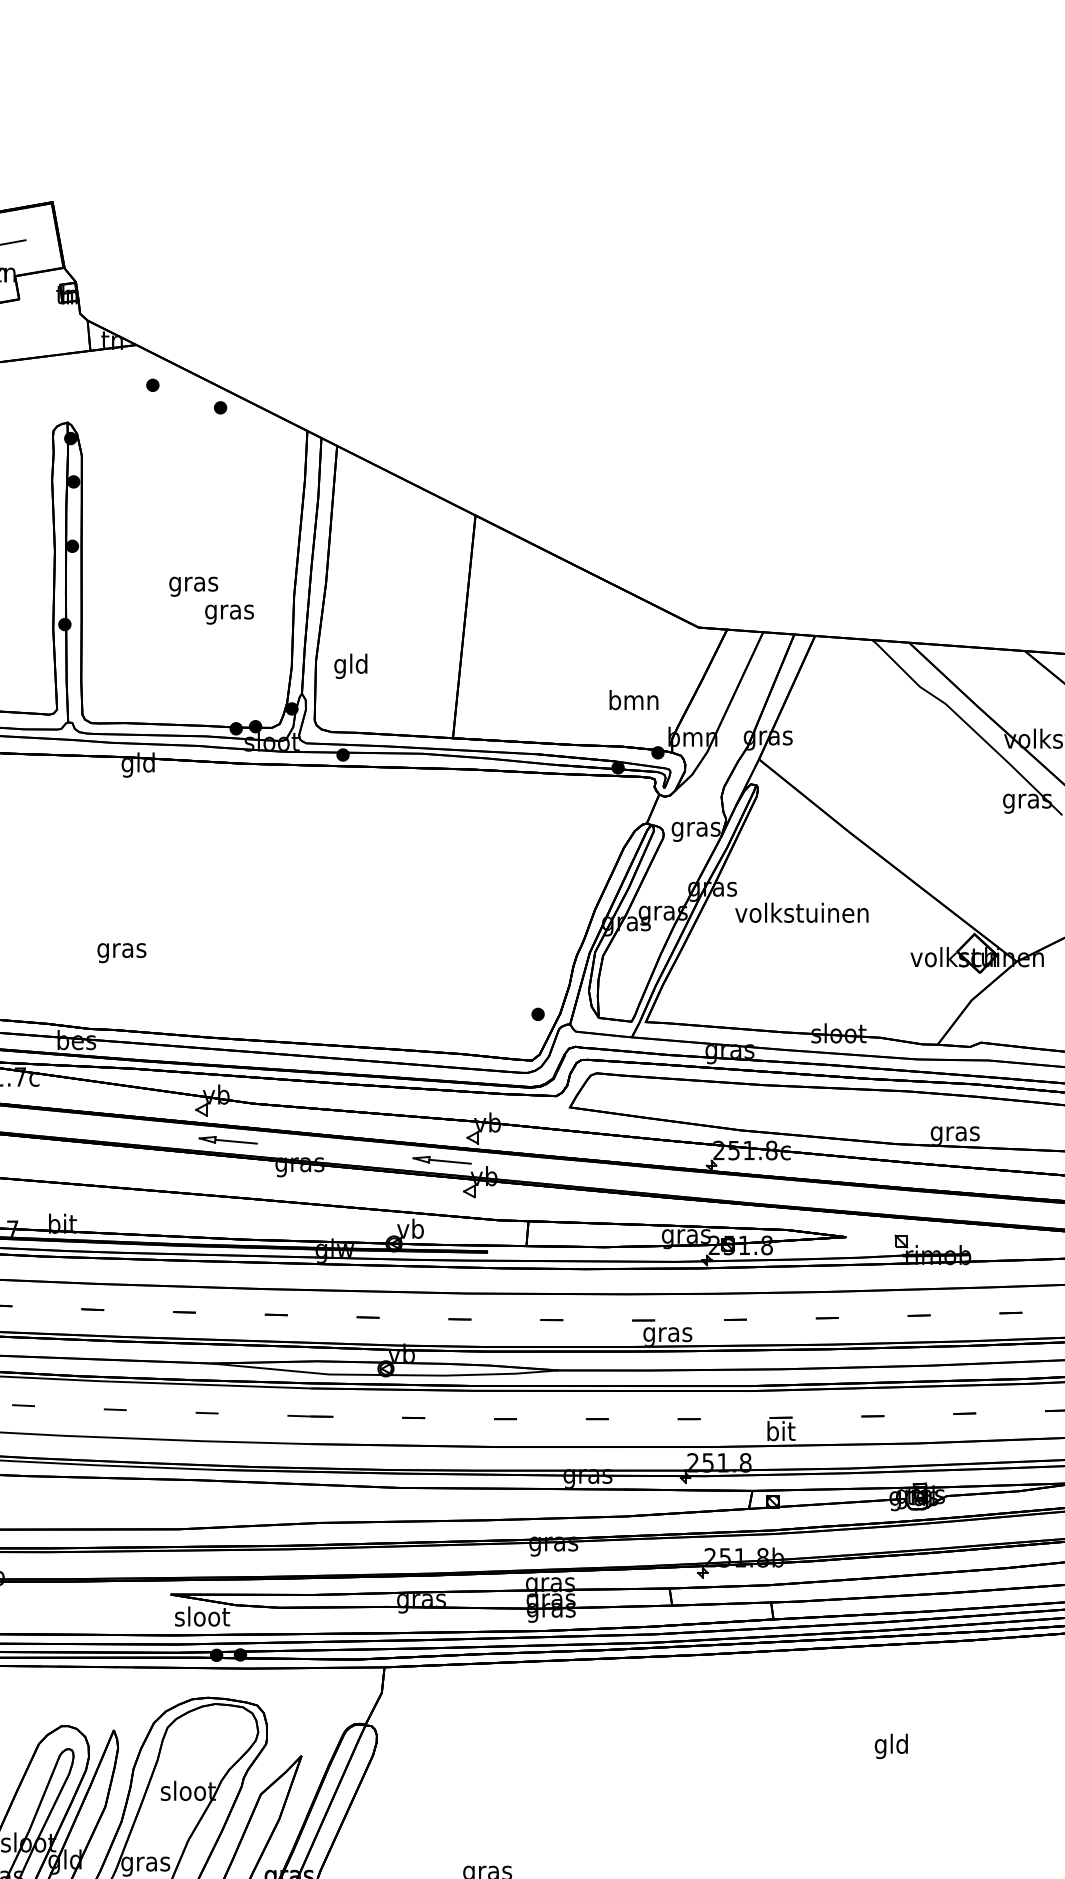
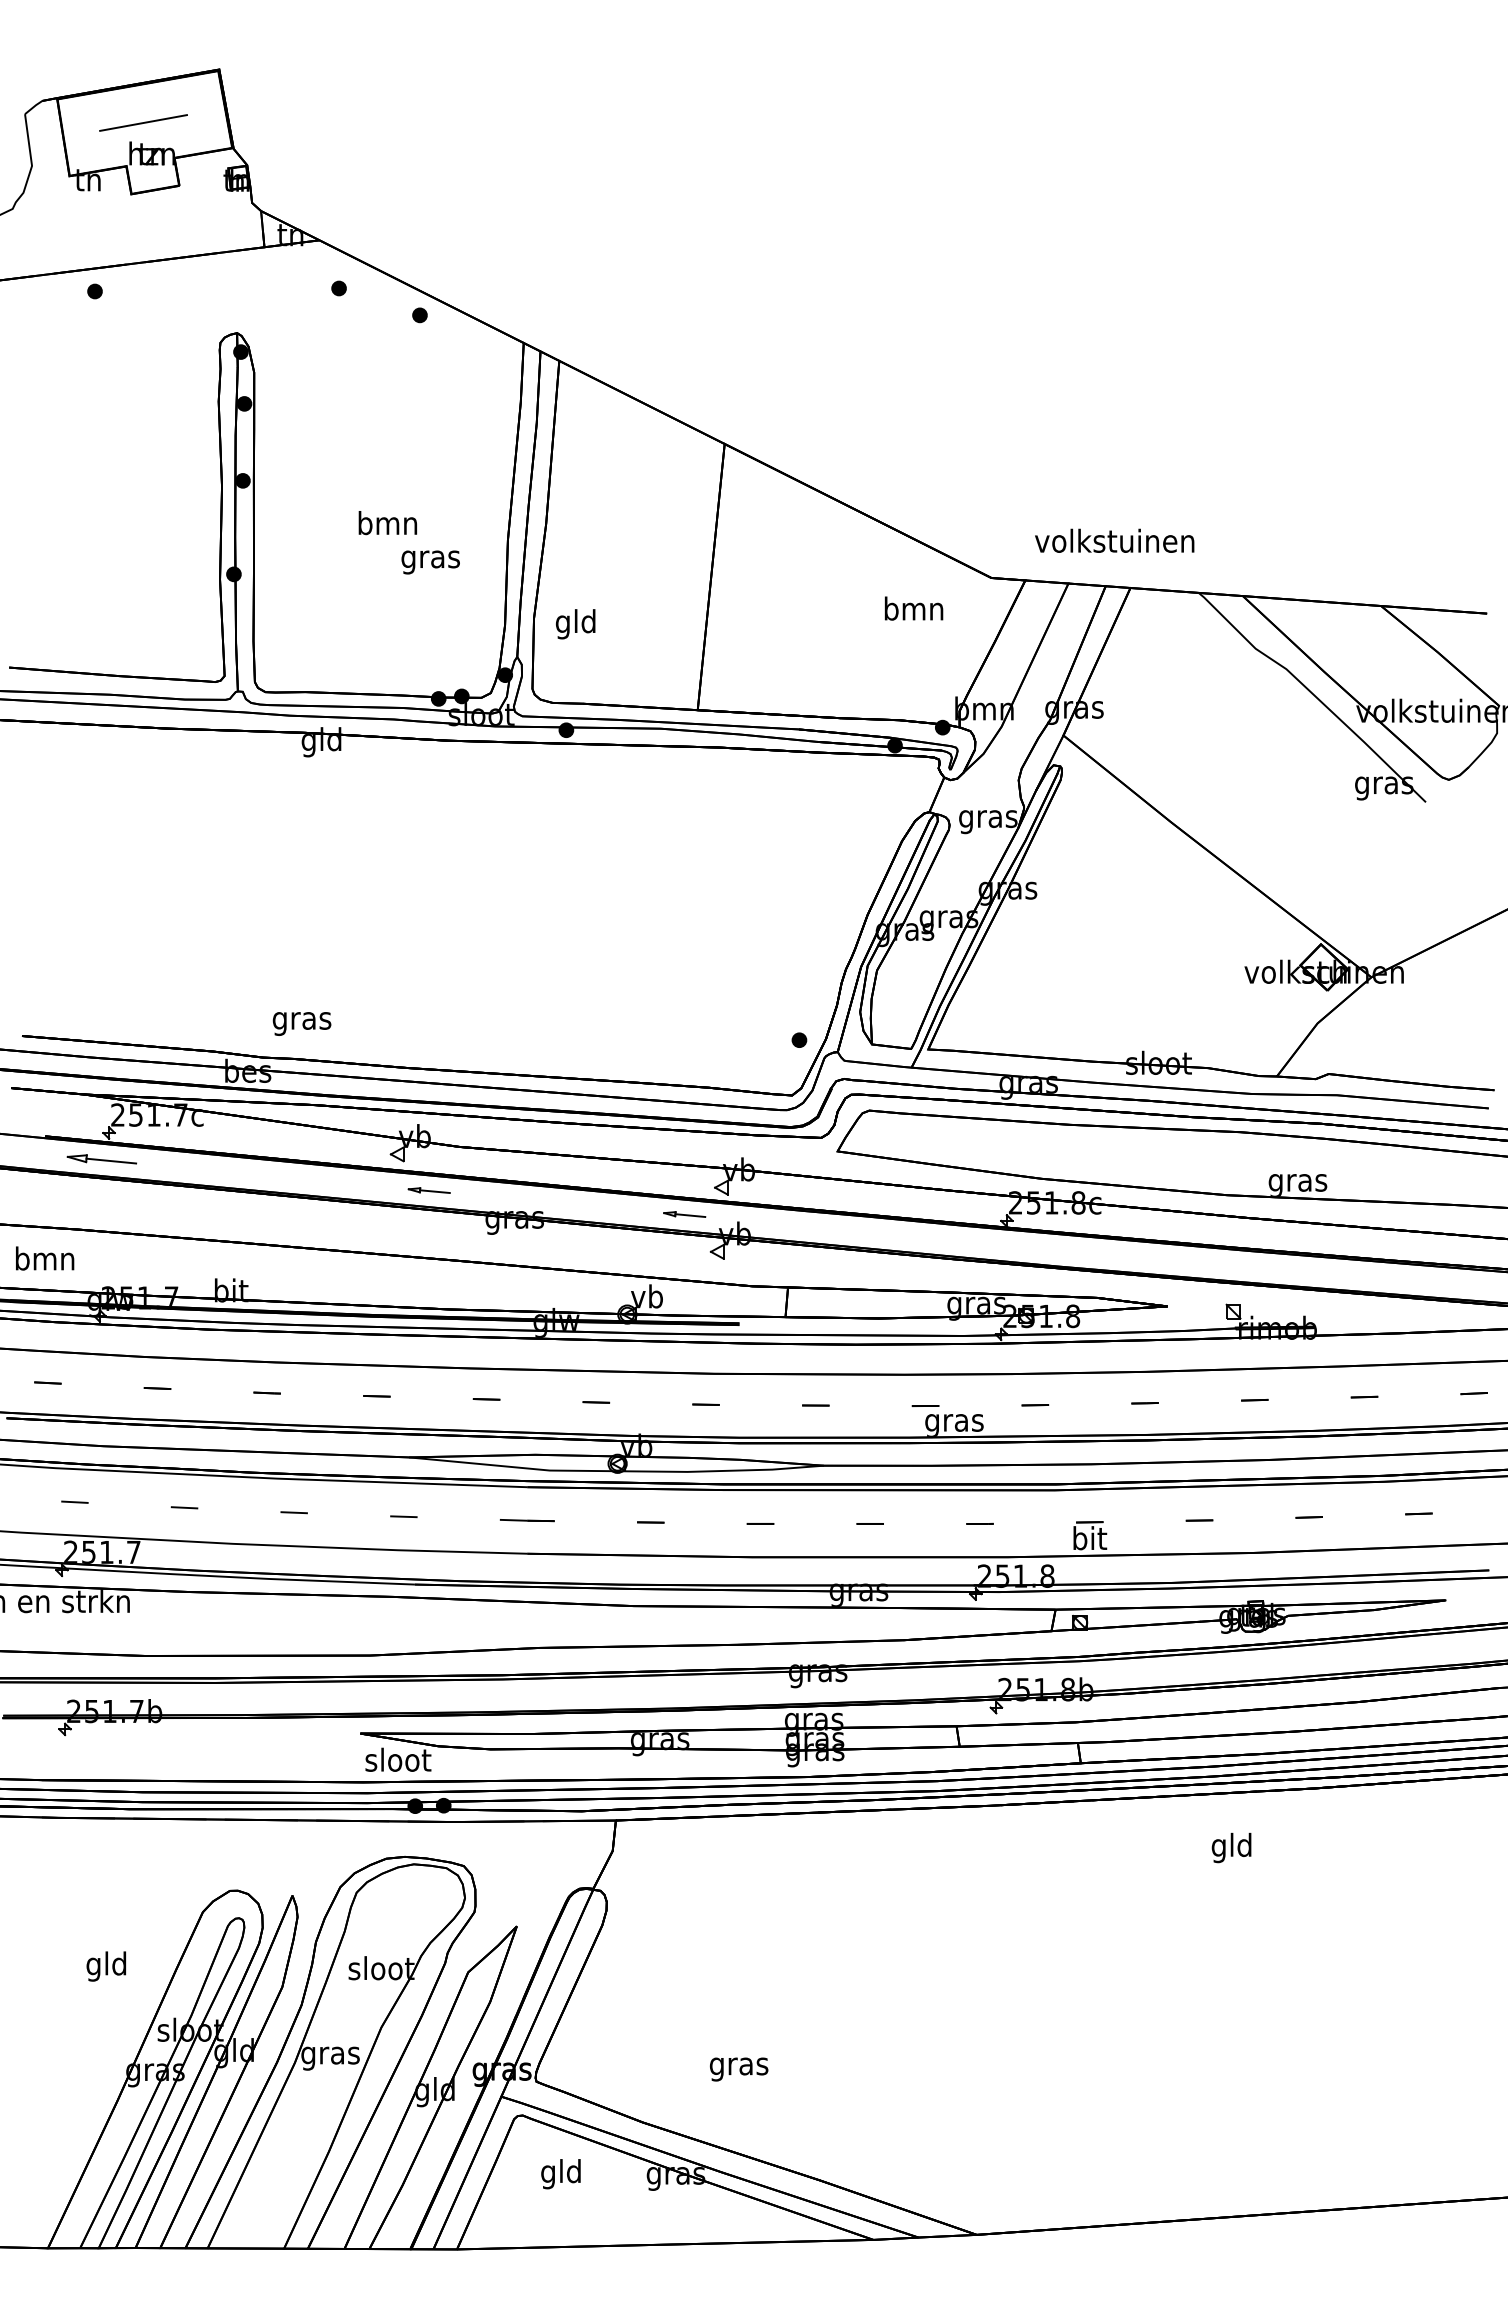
text: (193, 584) -> (387, 526), gras -> bmn
text: (633, 699) -> (913, 608), moved
text: (801, 912) -> (1114, 540), moved
text: (121, 952) -> (301, 1023), moved
part: (228, 1140) -> (429, 1190), size x0.6
part: (441, 1160) -> (684, 1214), size x0.6
text: (891, 1745) -> (1231, 1847), moved

